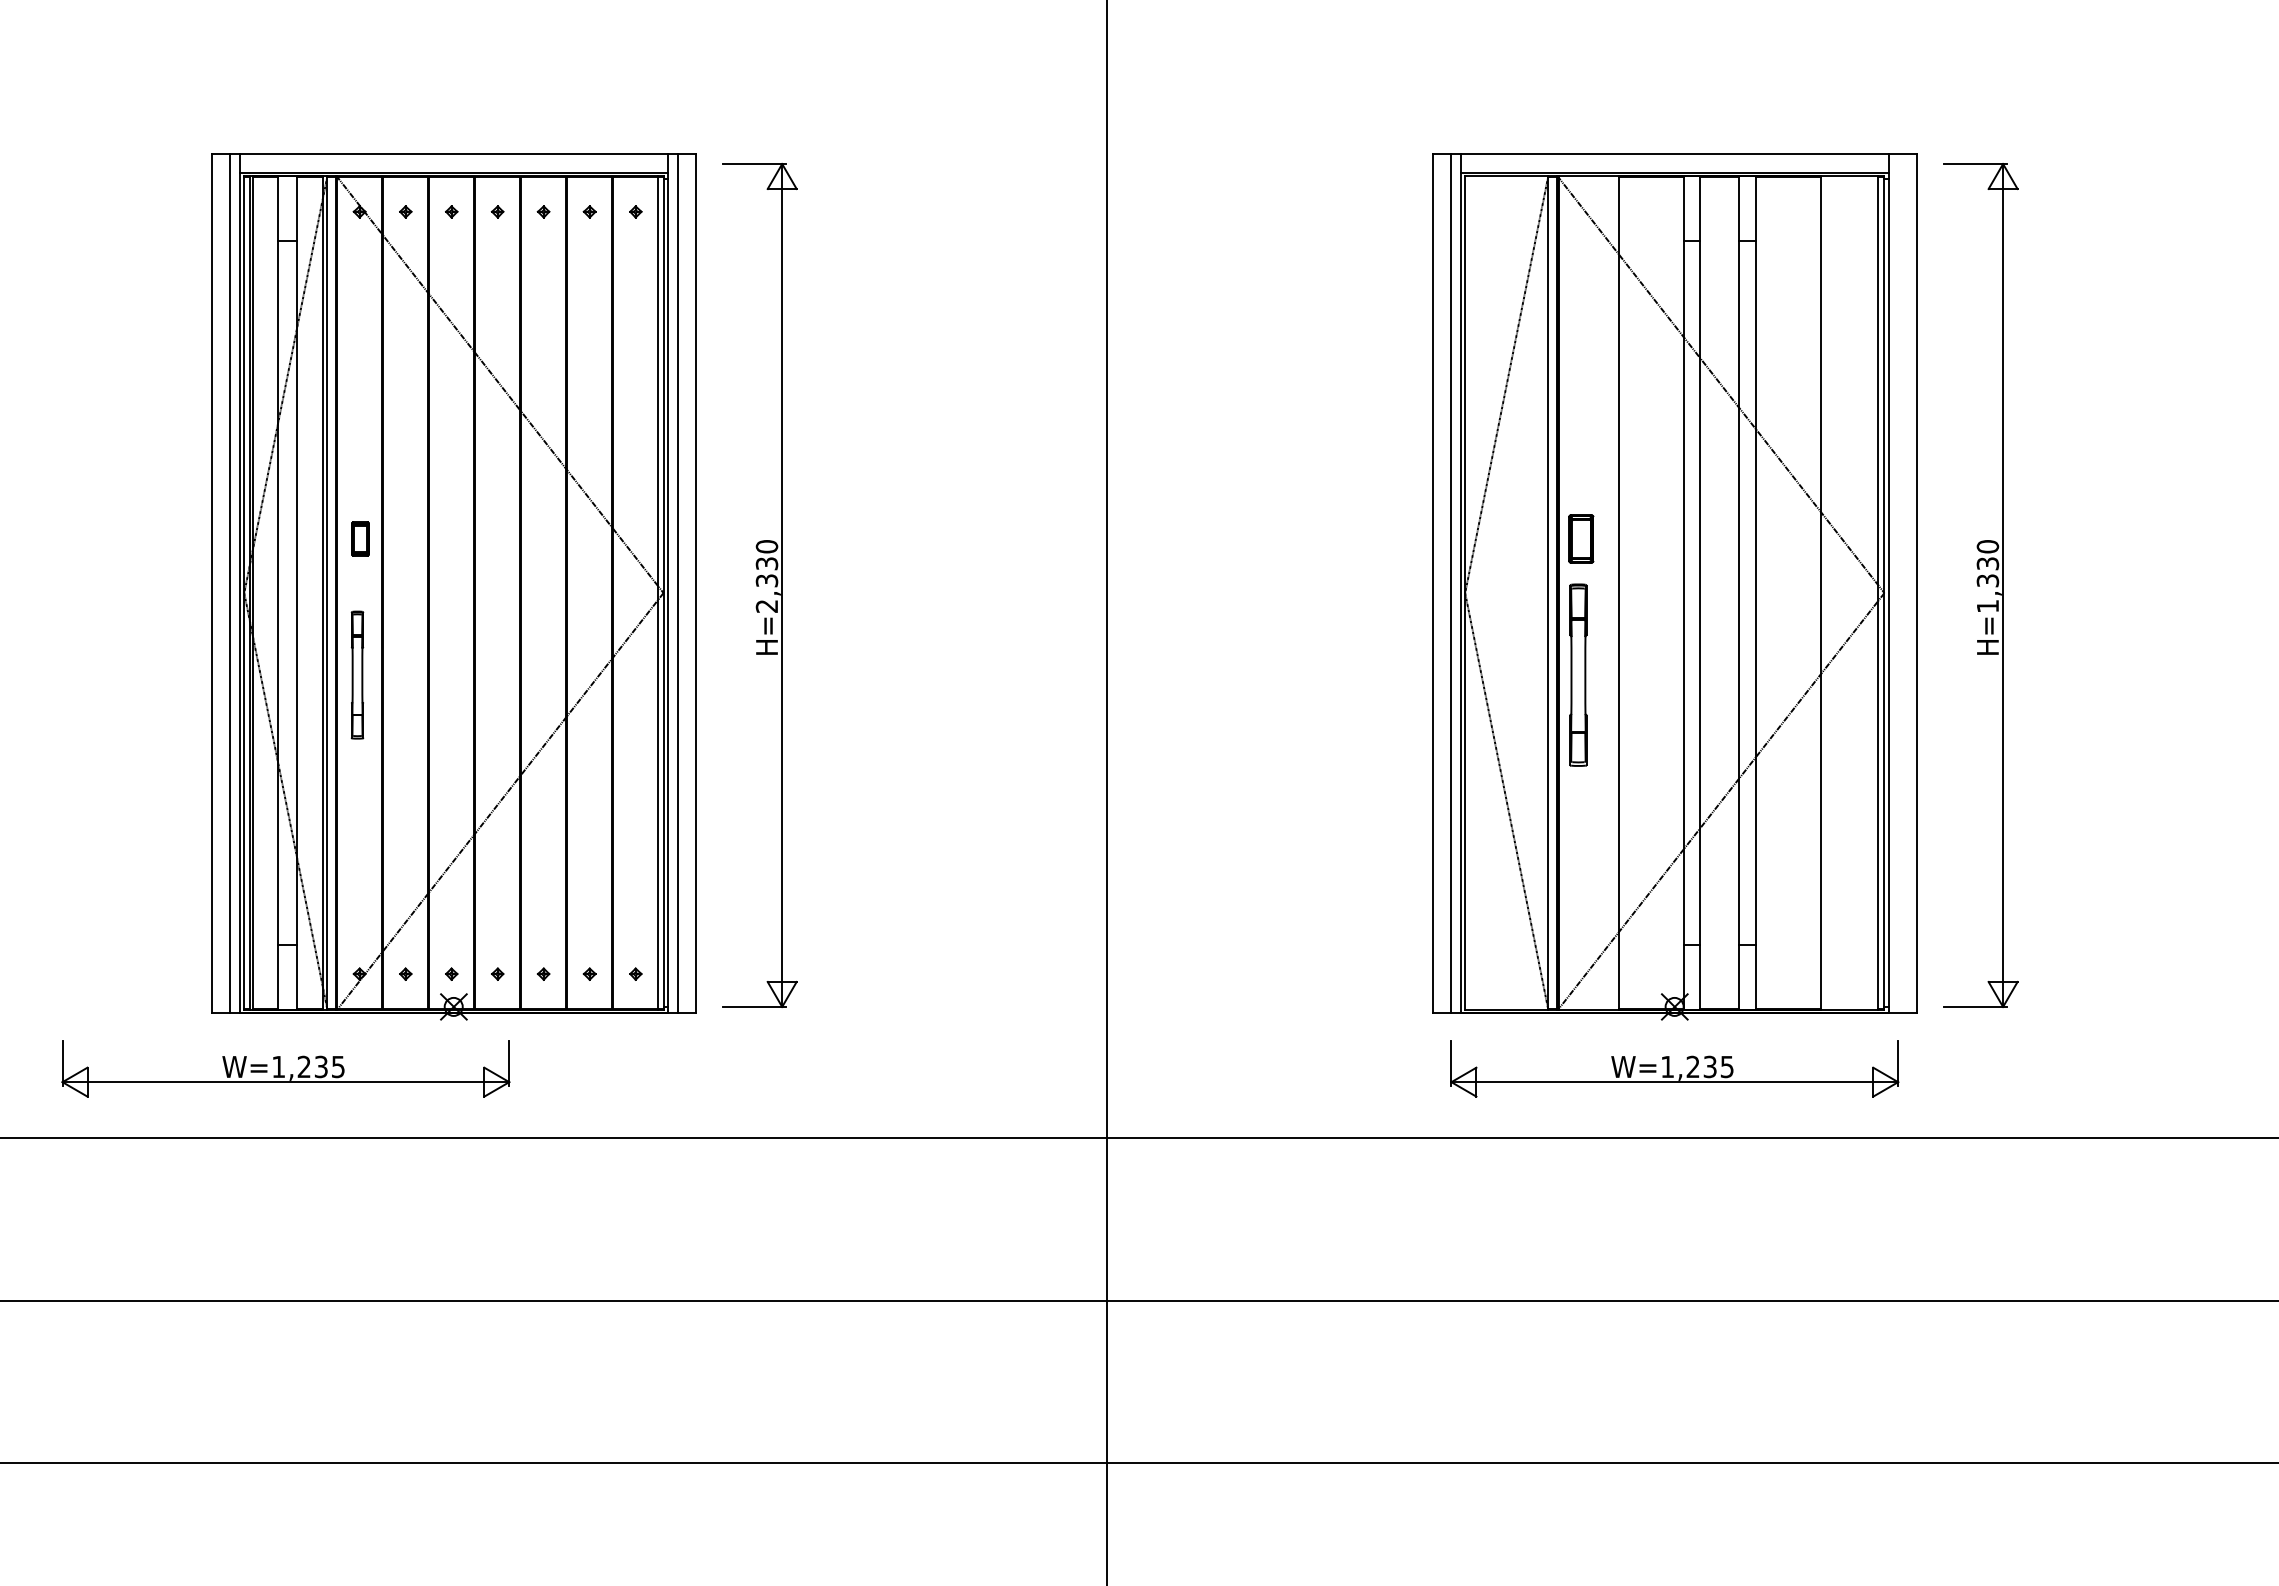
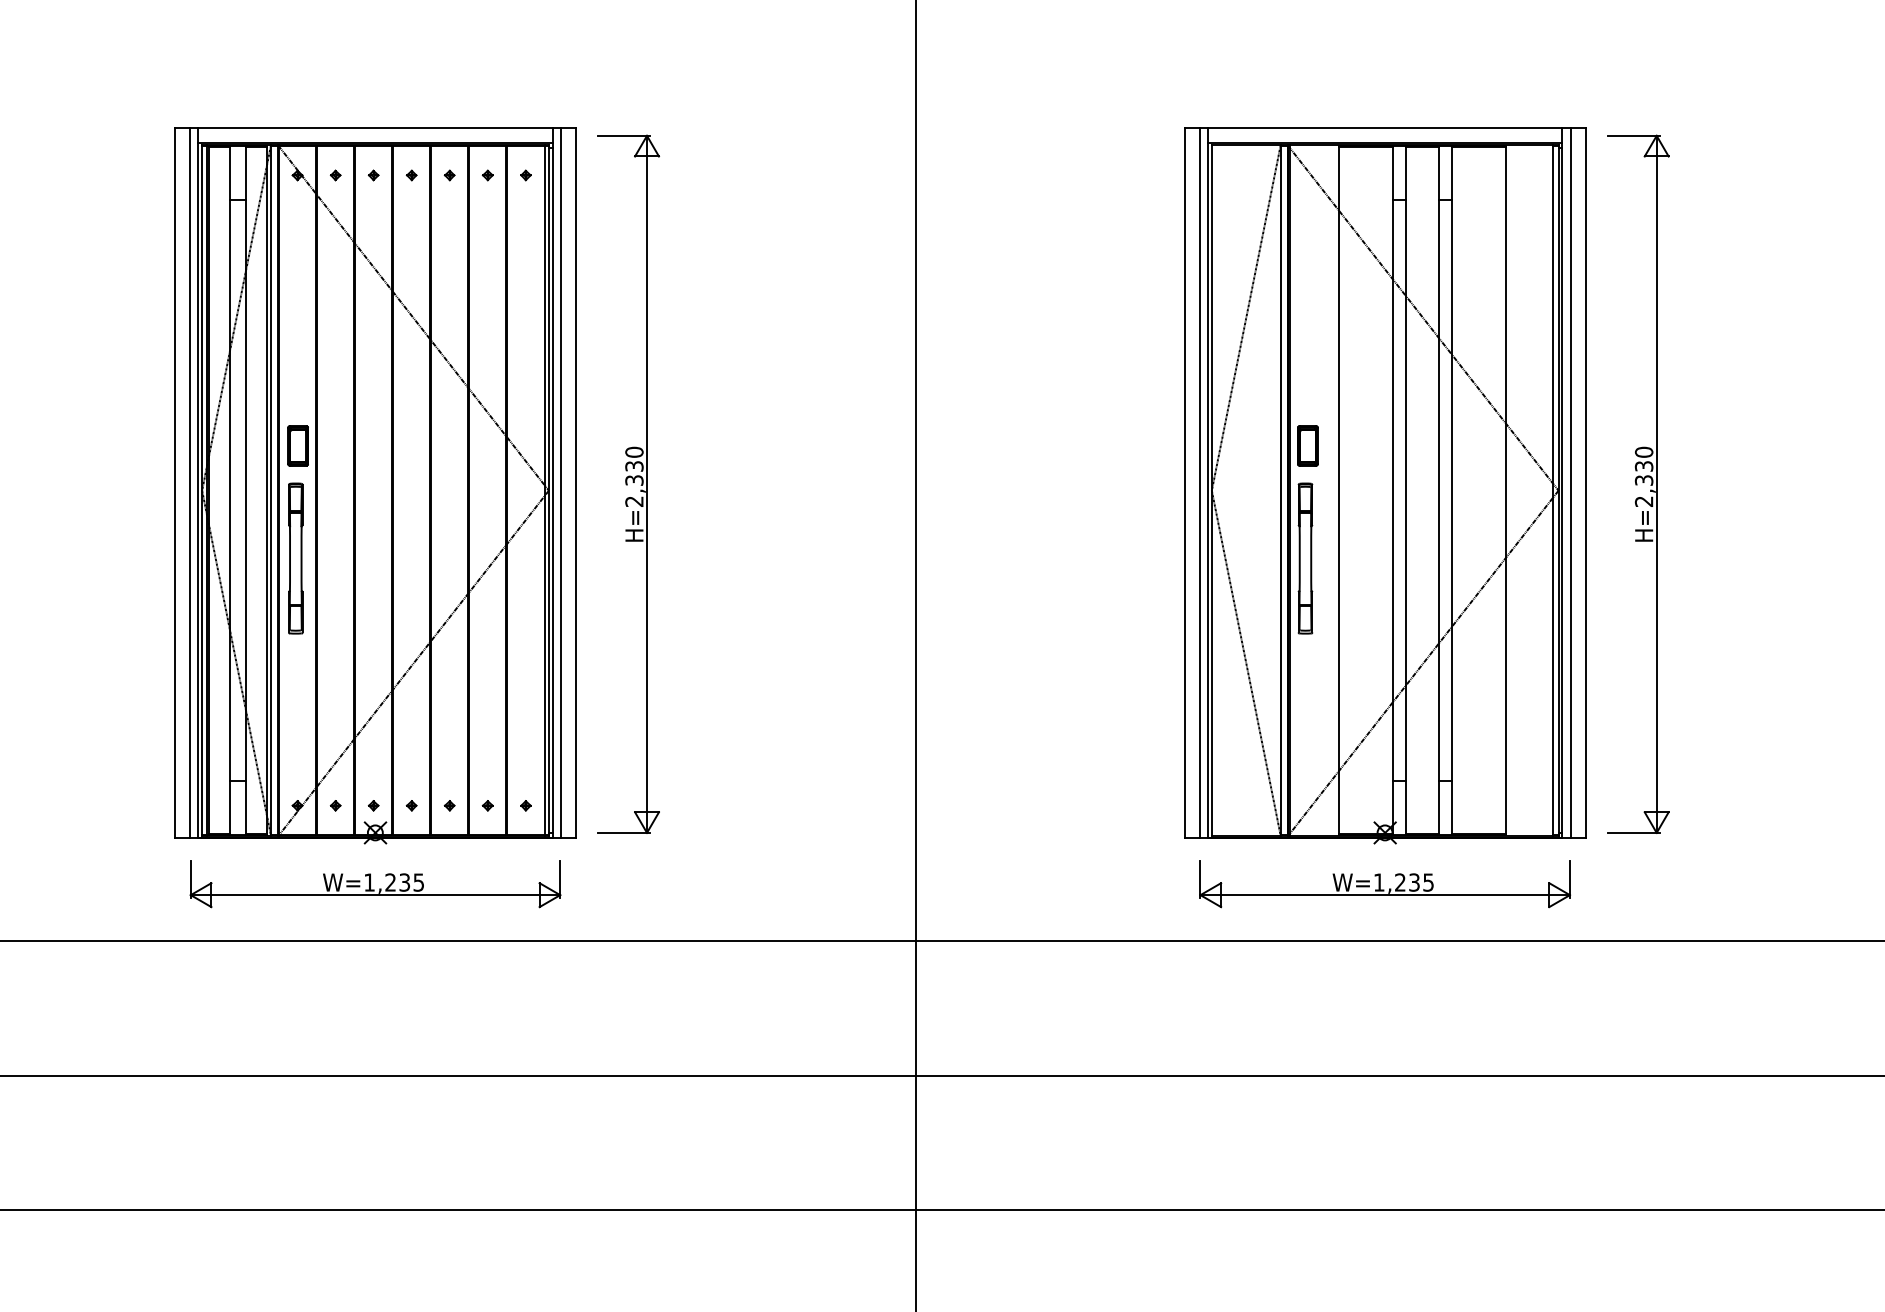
part: (360, 538) -> (298, 445), size x1.43
line: (1898, 583) -> (1570, 482), added
text: (1987, 606) -> (1643, 501), H=1,330 -> H=2,330
part: (357, 674) -> (295, 558), size x1.43
part: (285, 1068) -> (375, 883), moved

